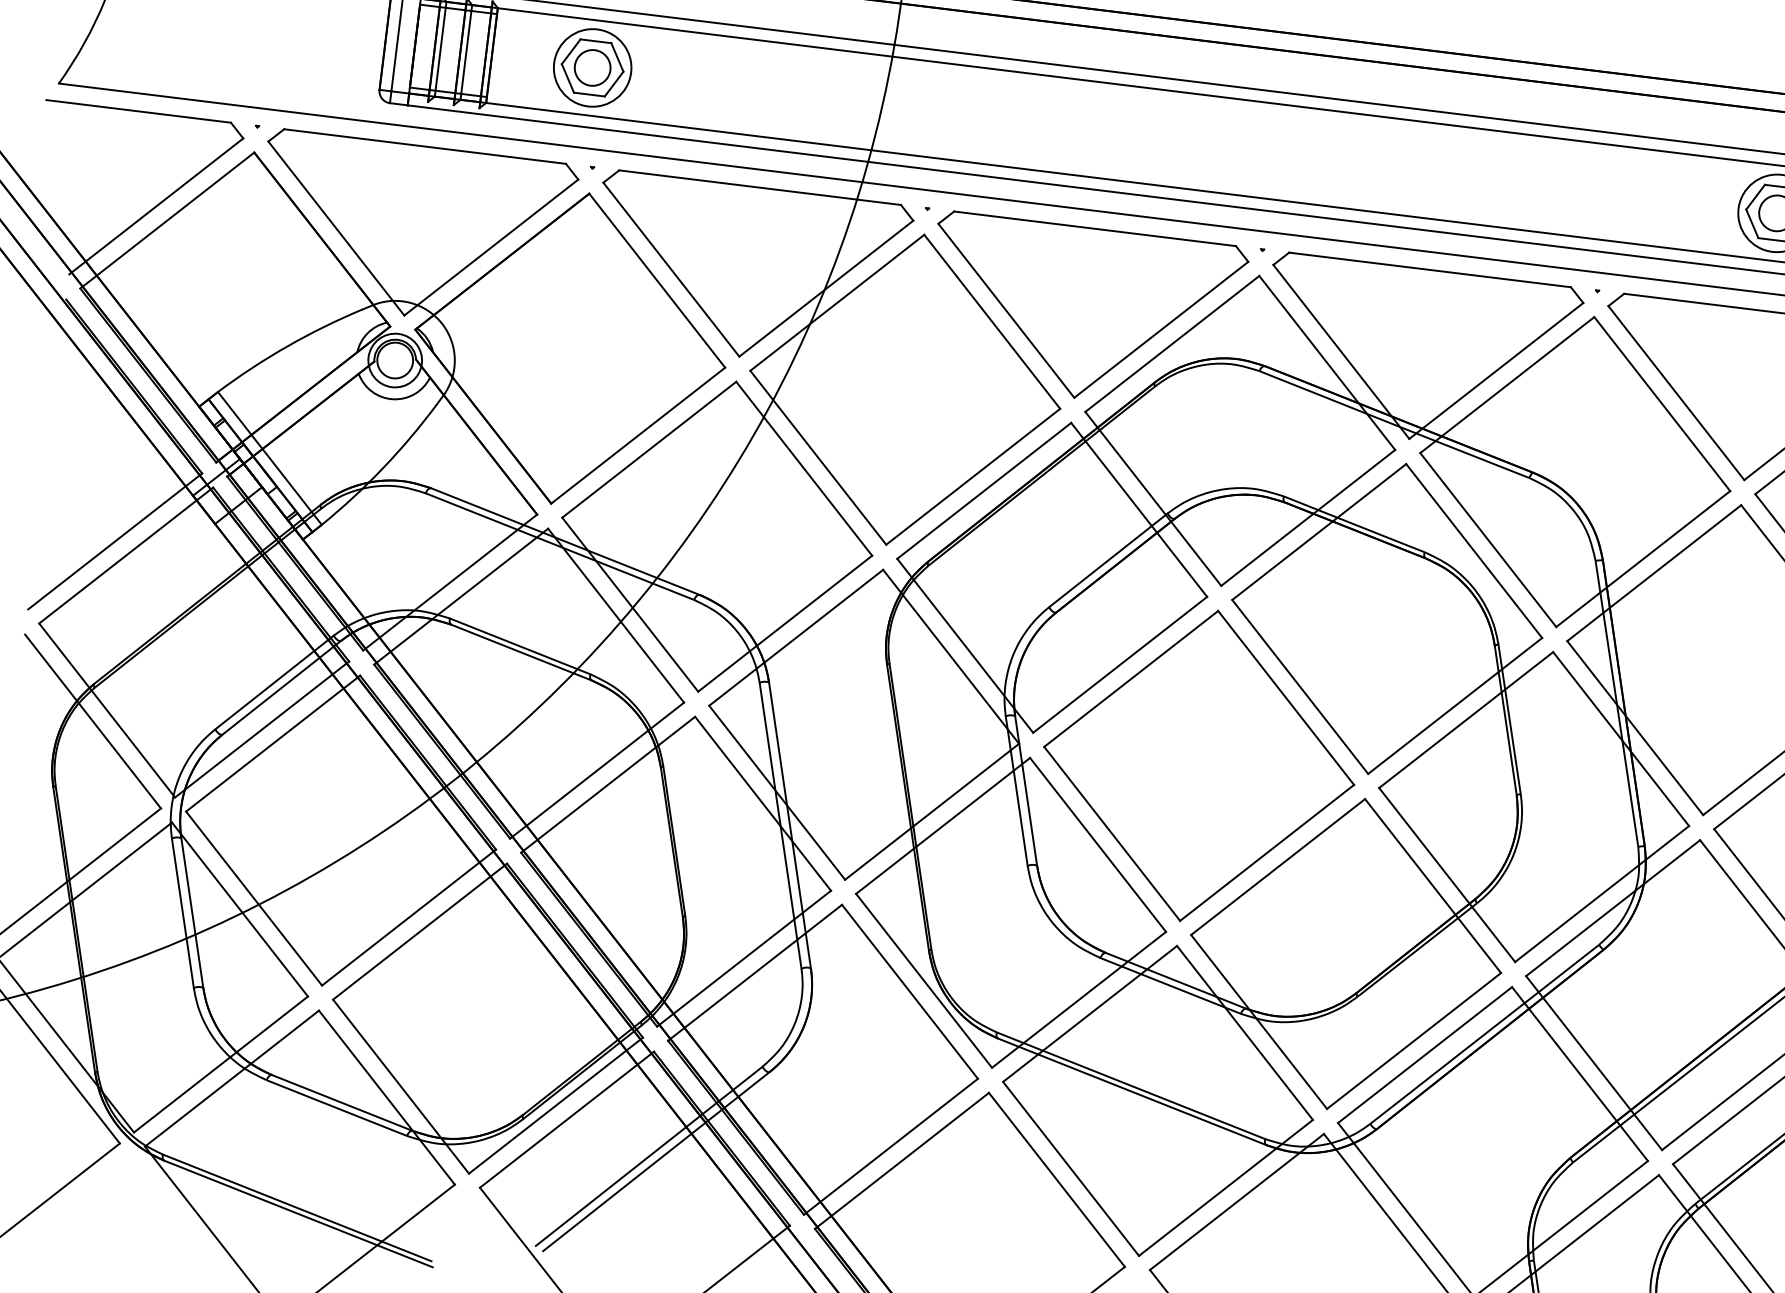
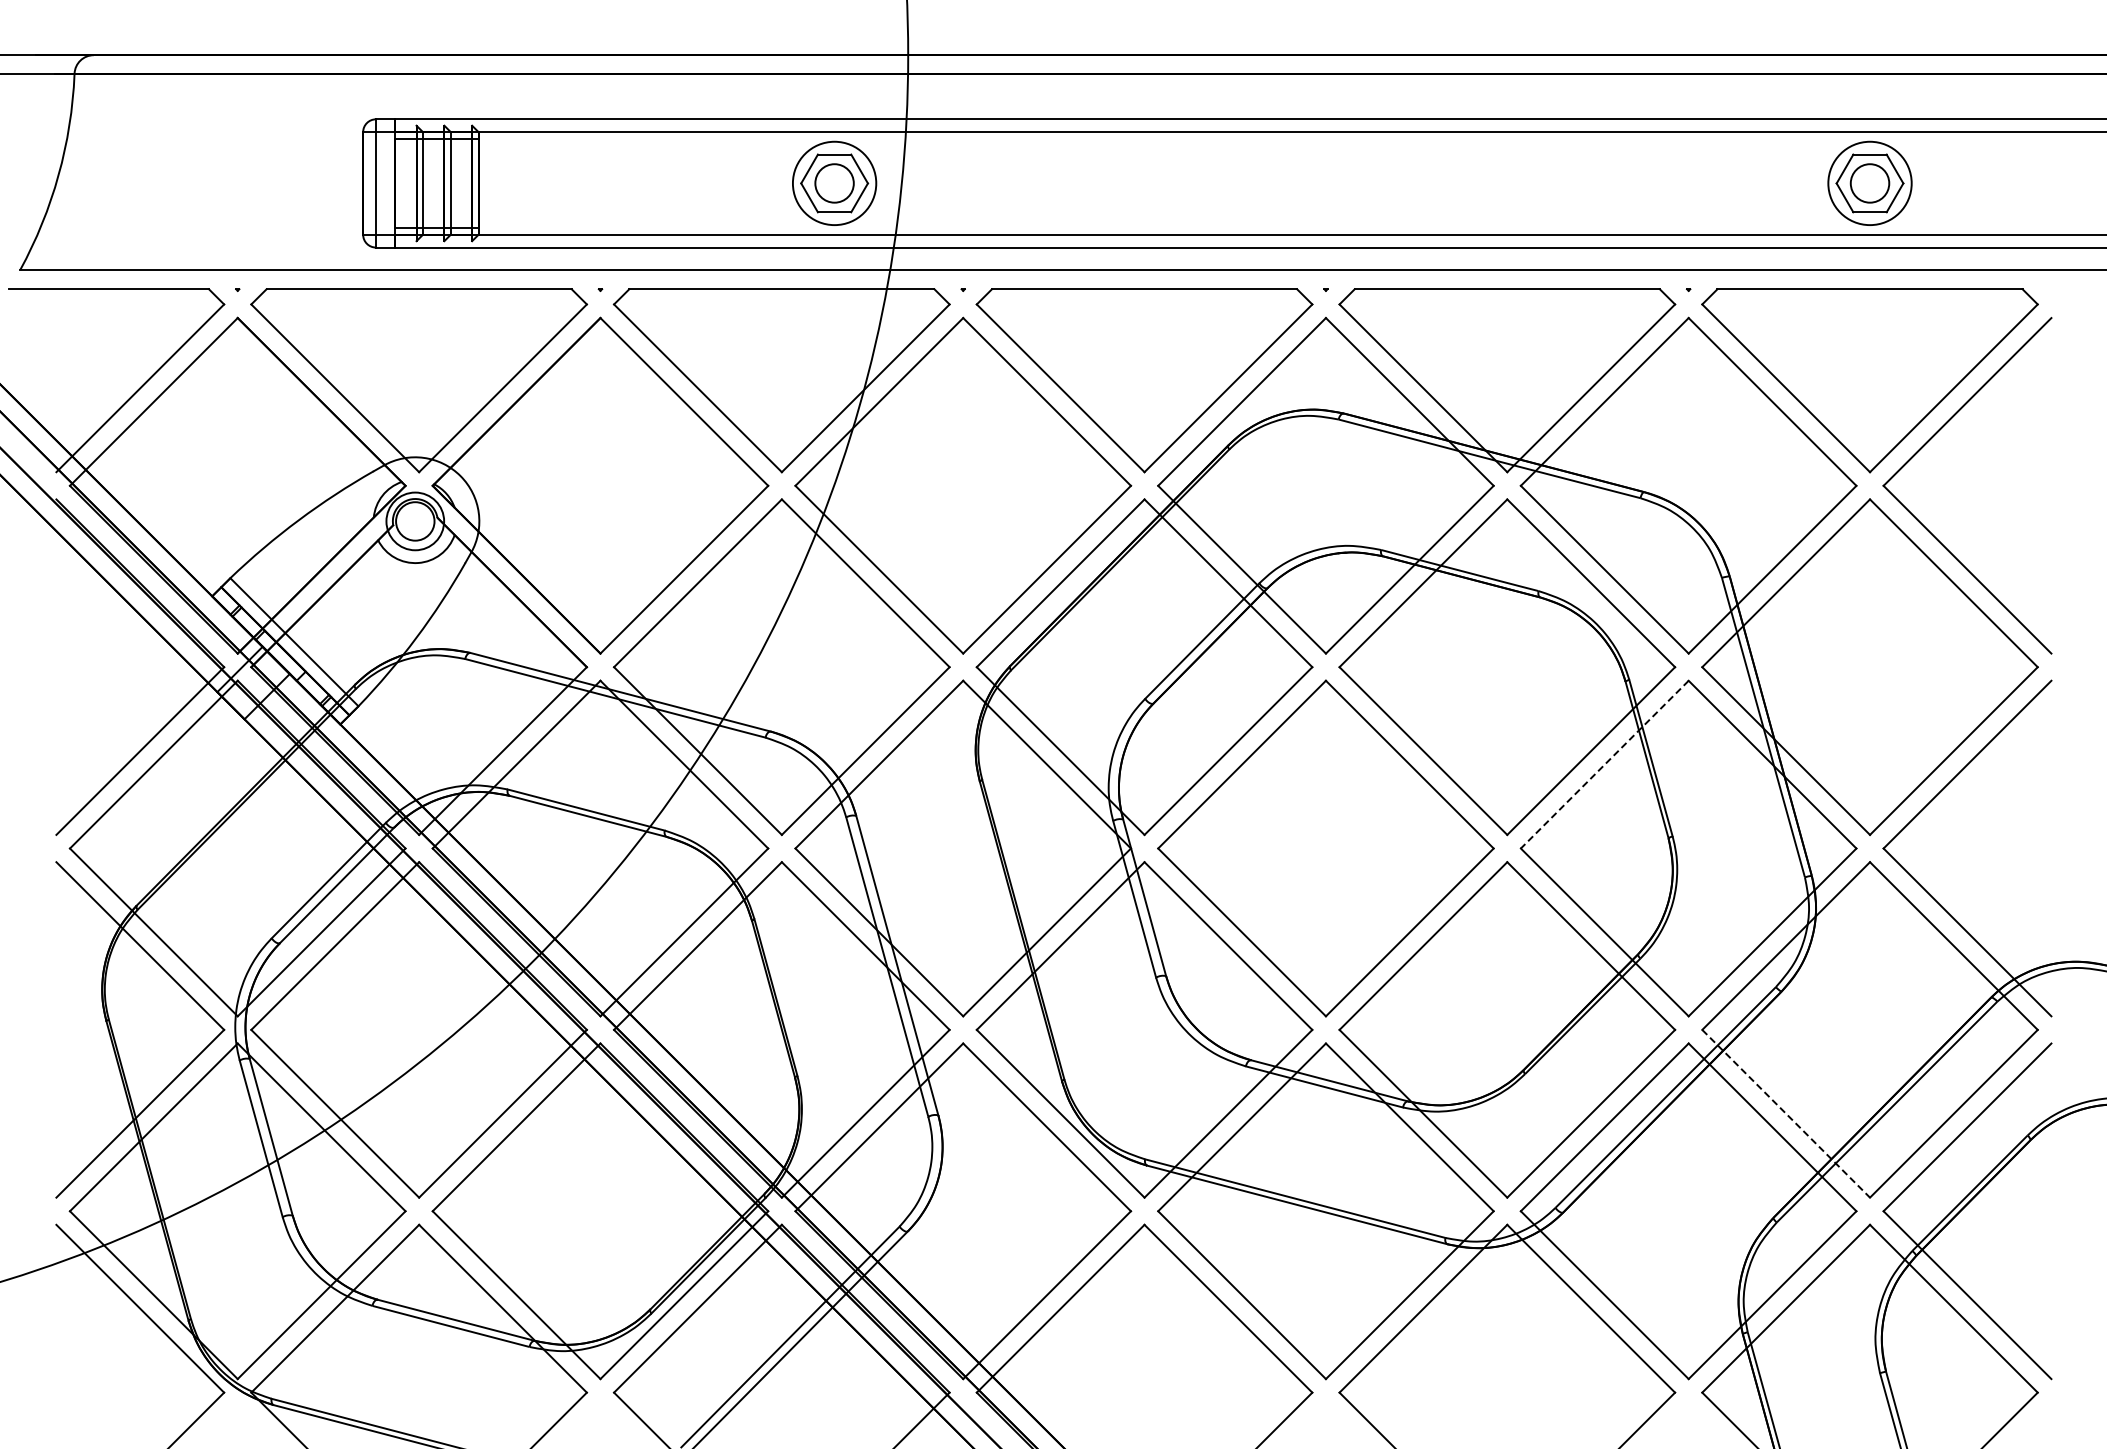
part: (592, 67) -> (834, 182), moved
line: (1465, 719) -> (1604, 764), solid -> dashed
line: (1594, 1062) -> (1786, 1113), solid -> dashed

